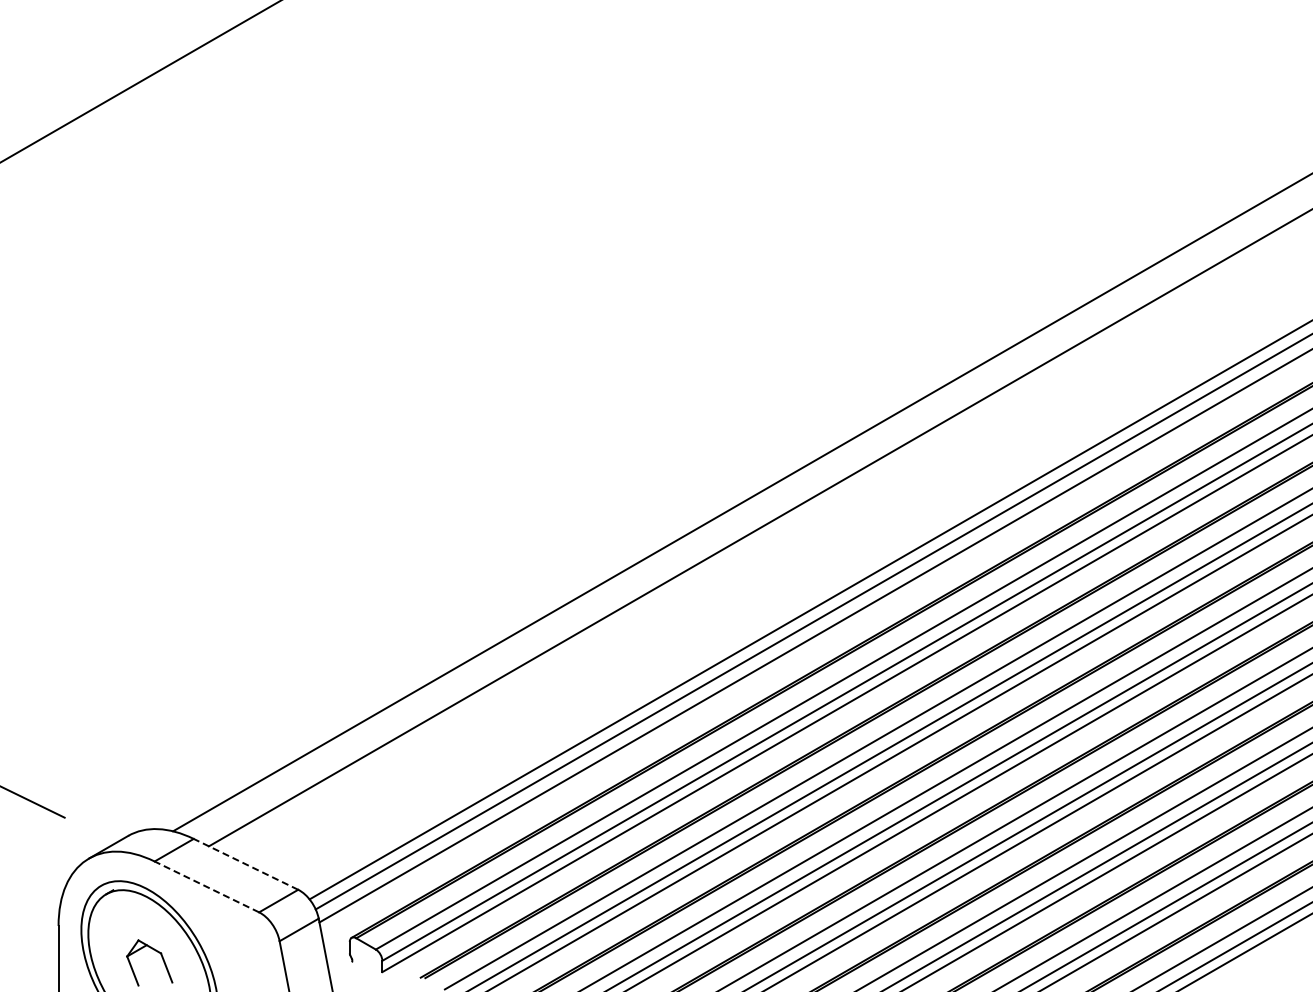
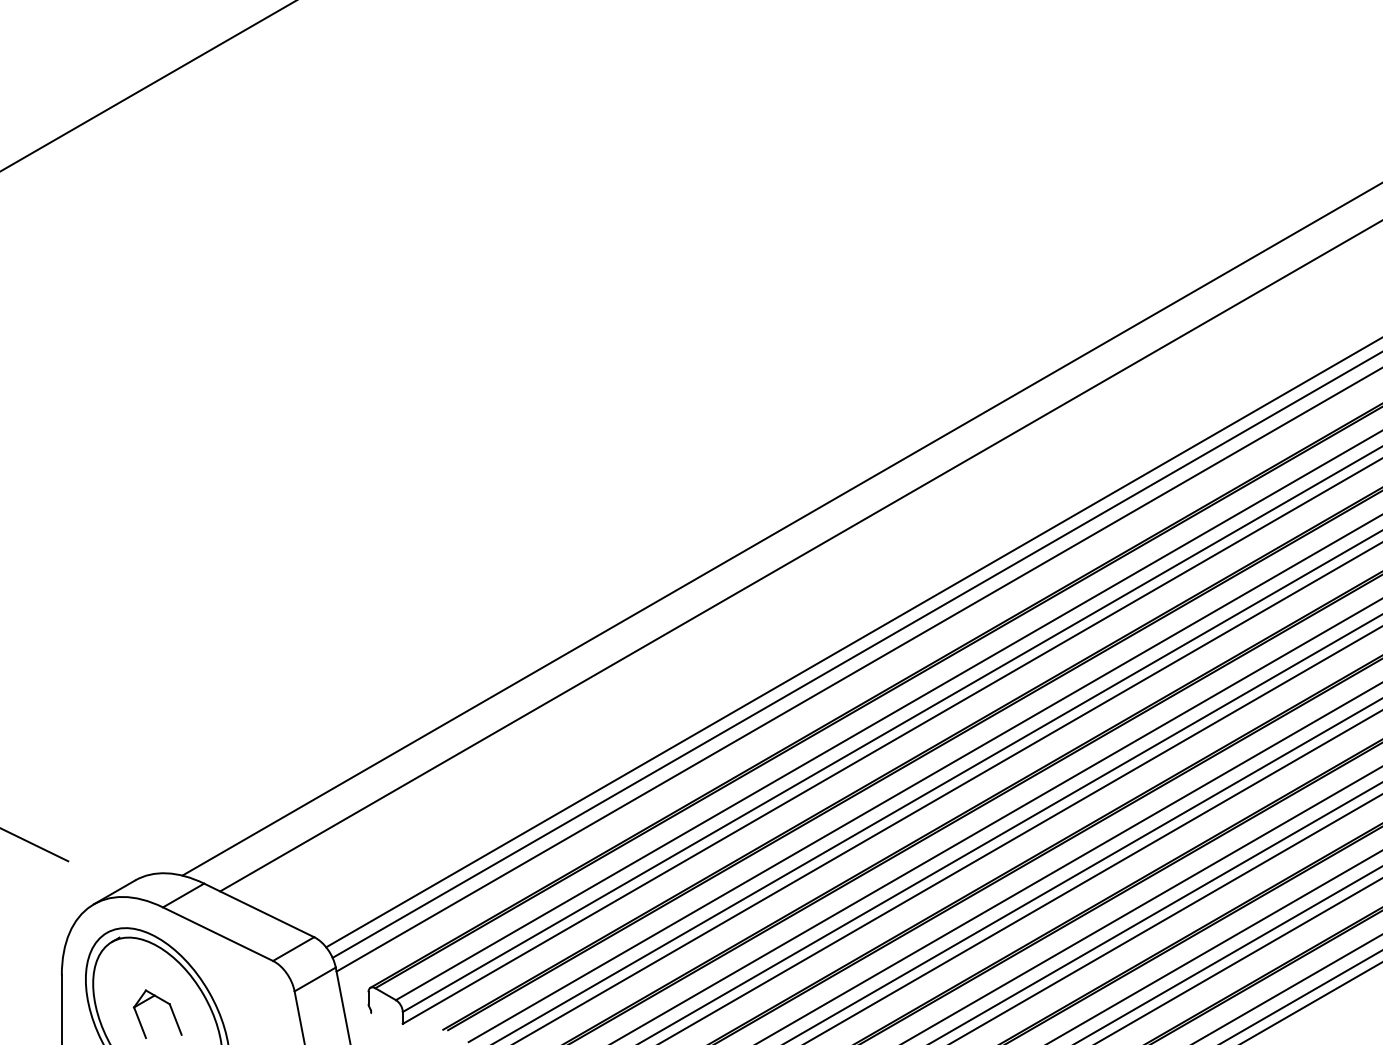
line: (245, 864) -> (258, 910), dashed -> solid
line: (206, 886) -> (217, 933), dashed -> solid

